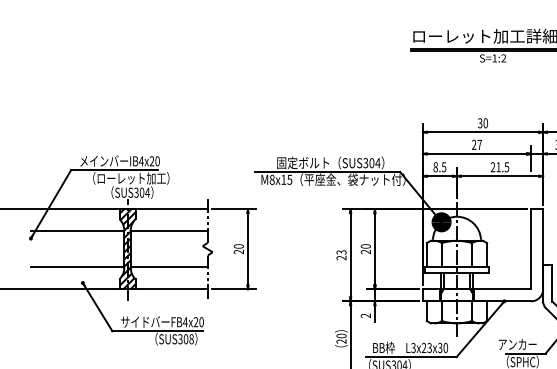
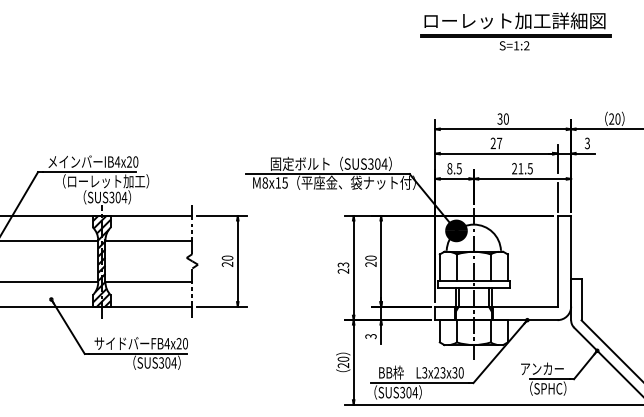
line: (531, 192) -> (557, 197), added
text: (366, 315) -> (371, 336), 2 -> 3
text: (191, 338) -> (173, 362), SUS308 -> SUS304

